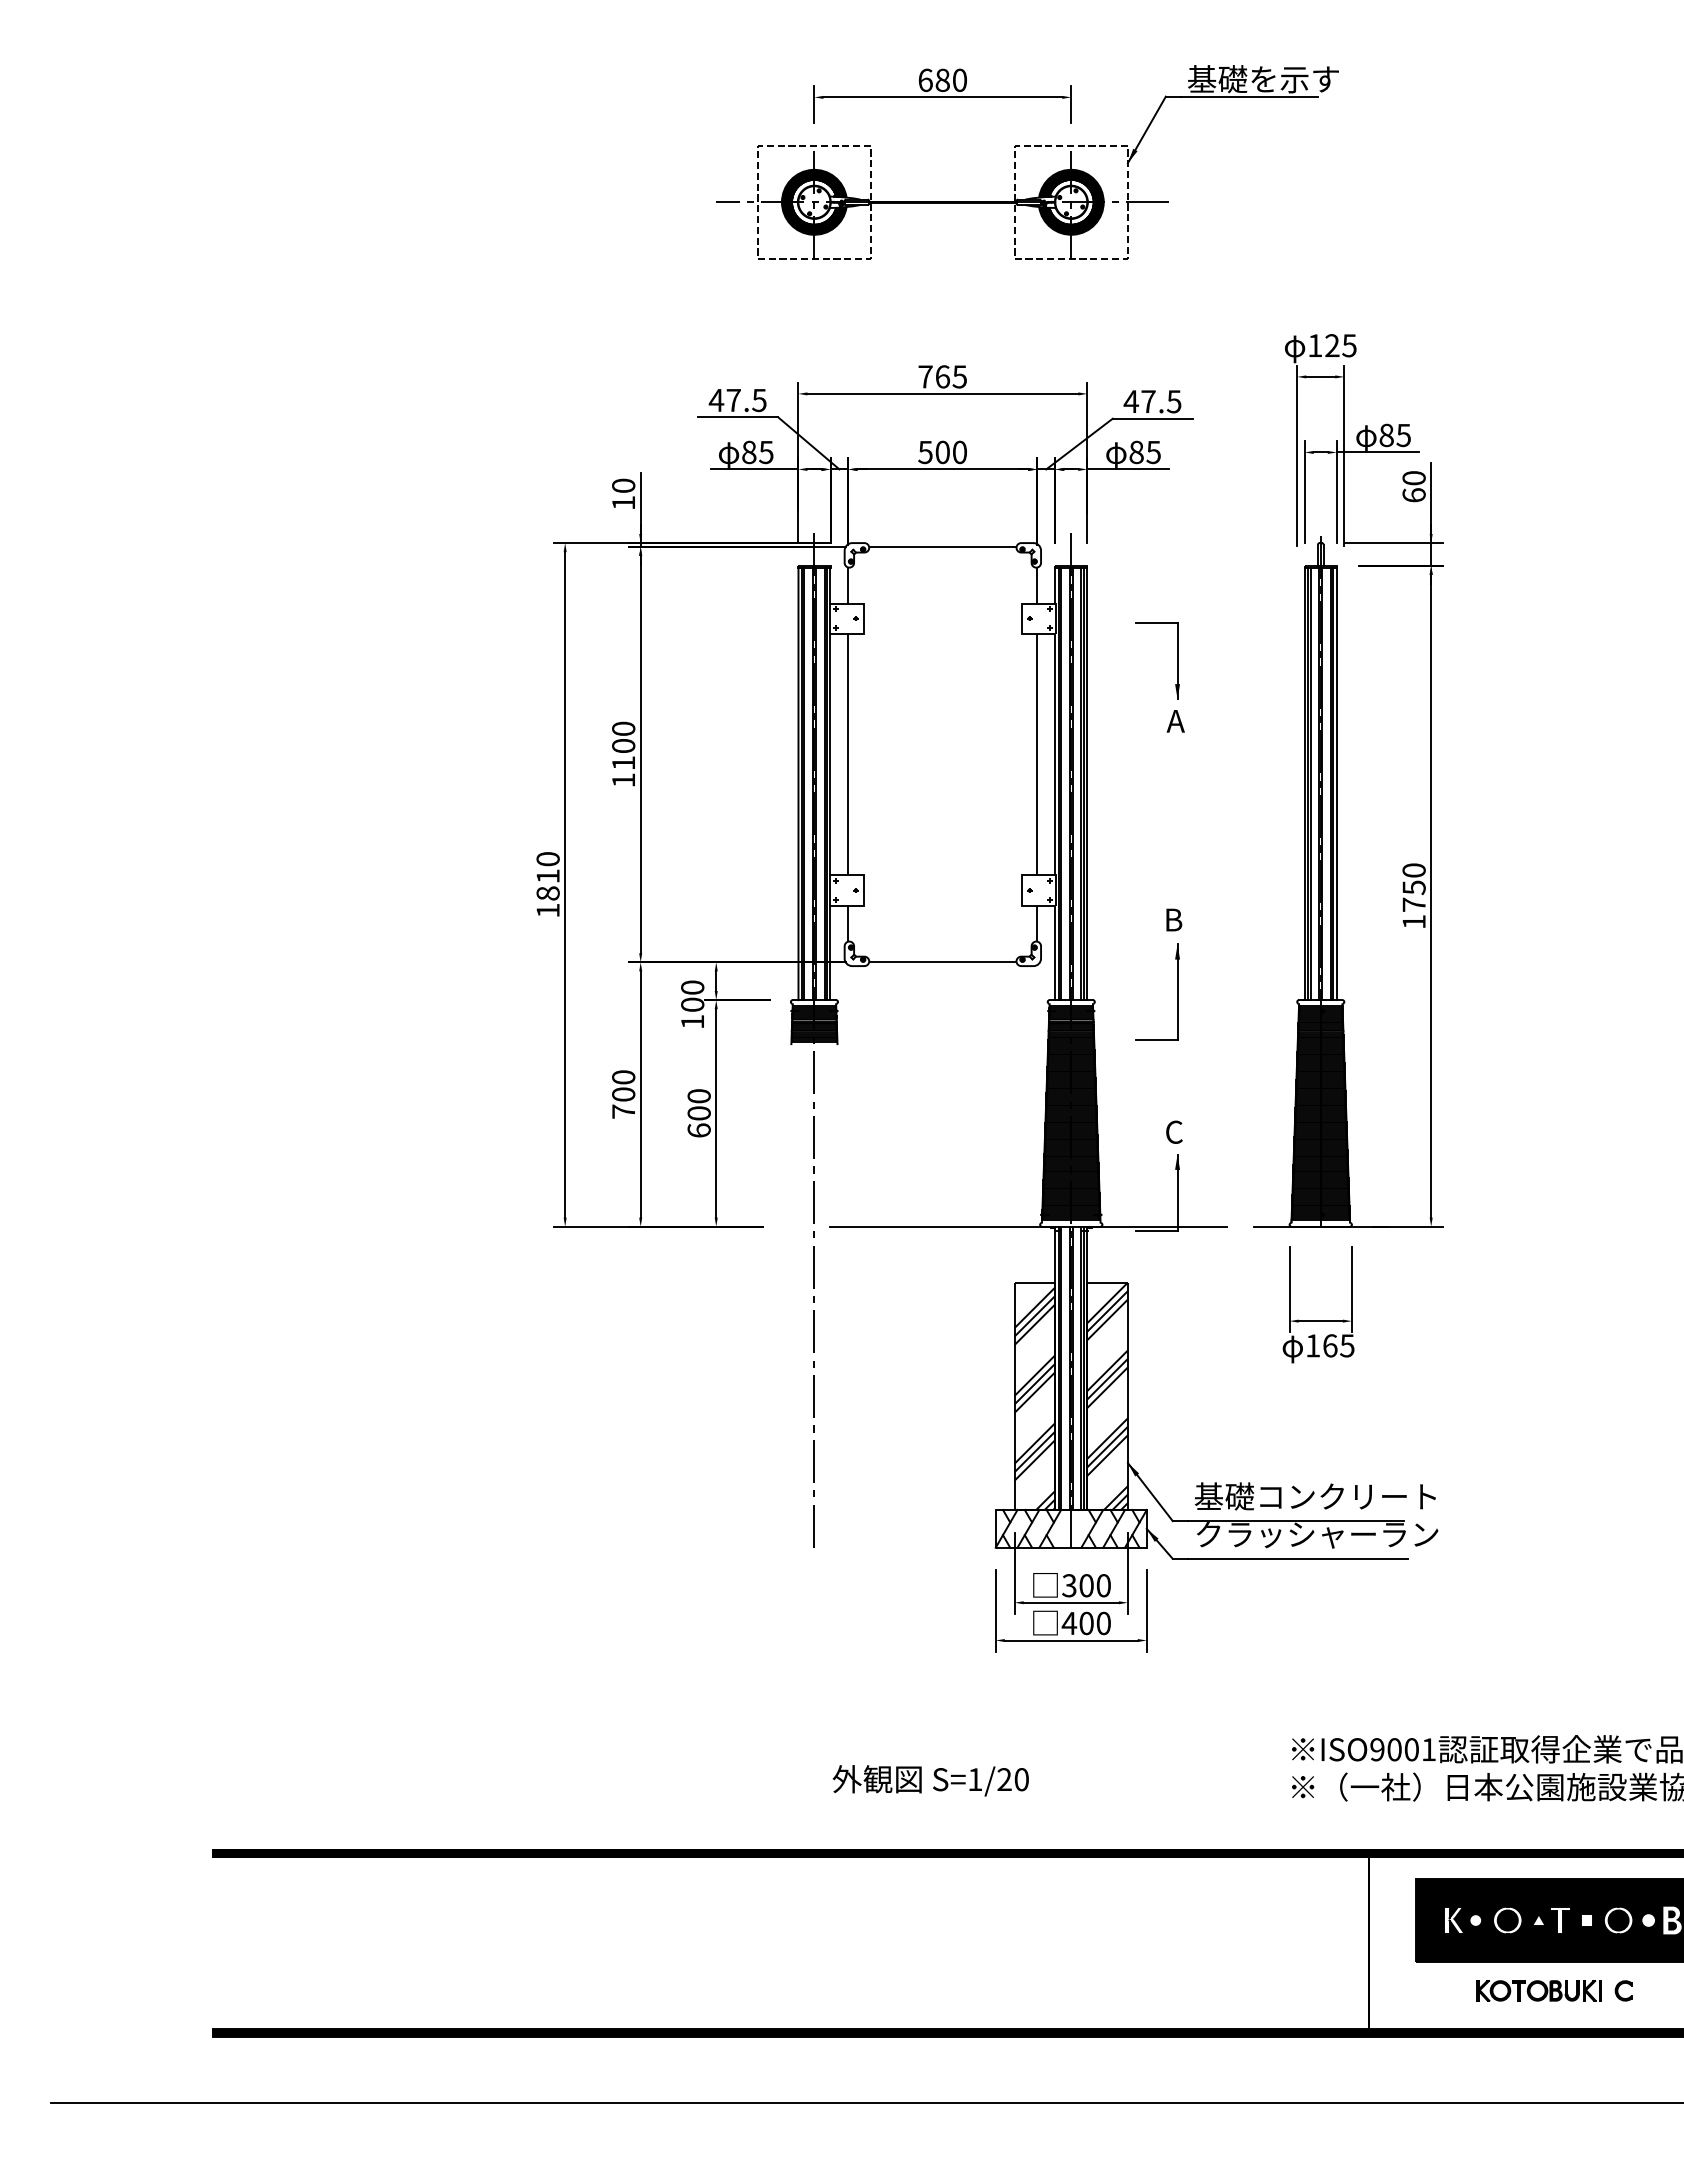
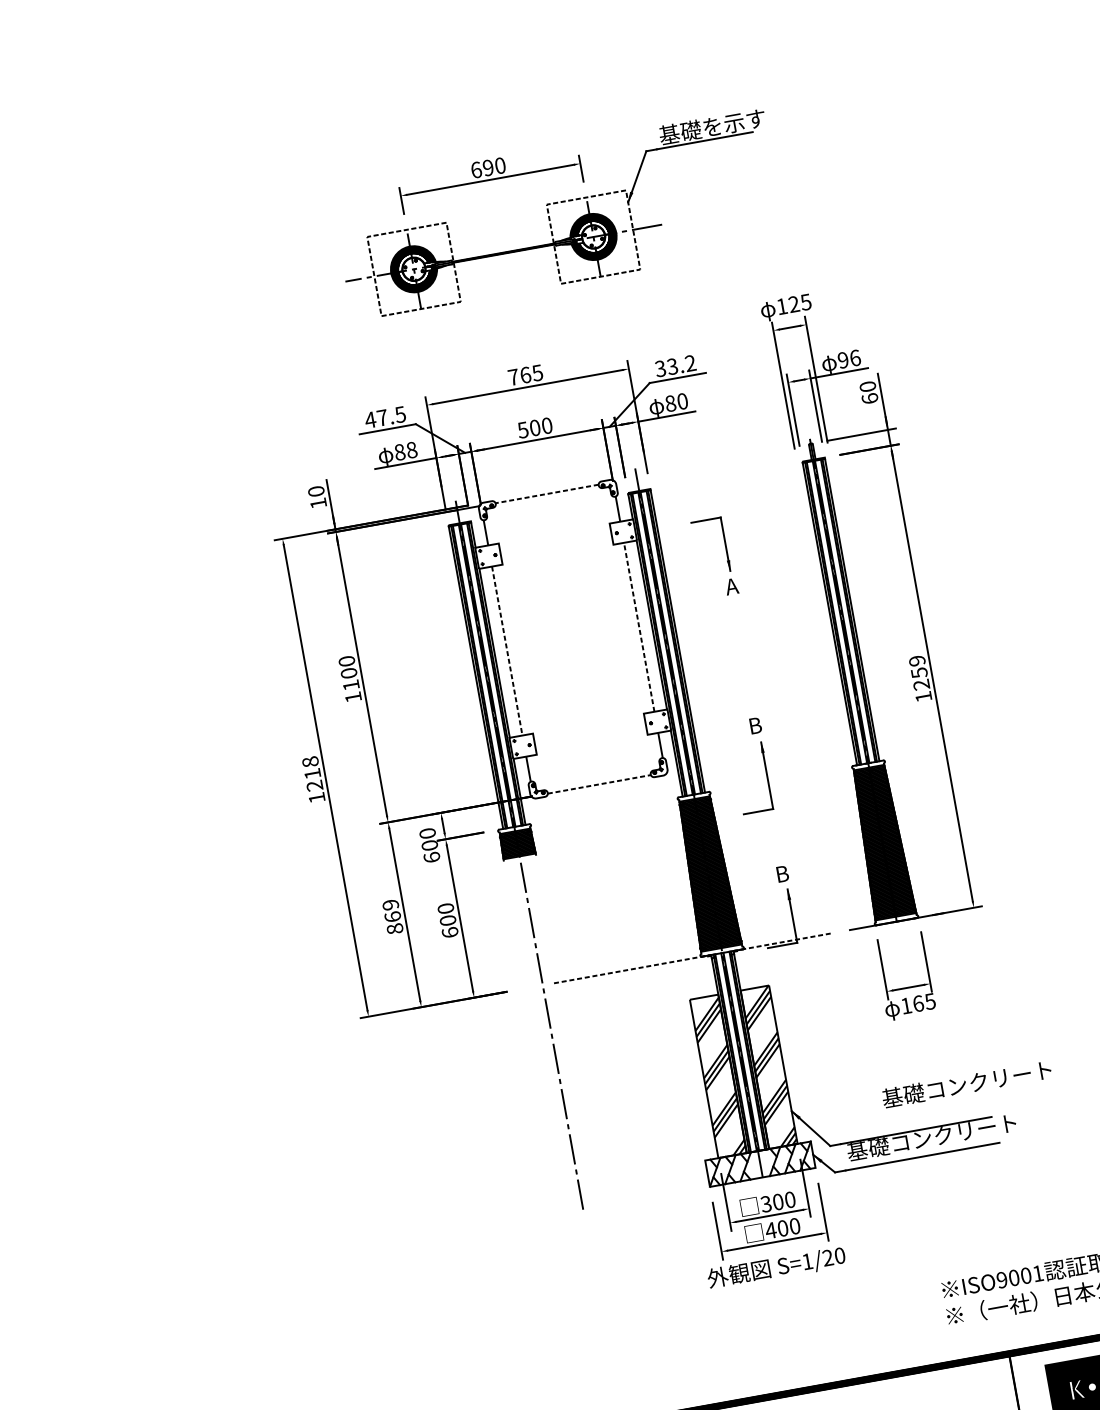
text: (942, 79) -> (488, 167), 680 -> 690
text: (1152, 401) -> (675, 366), 47.5 -> 33.2
text: (1395, 435) -> (849, 359), 85 -> 96
text: (766, 451) -> (411, 449), 85 -> 88
text: (1153, 452) -> (682, 401), 85 -> 80
line: (942, 546) -> (546, 493), solid -> dashed
line: (848, 754) -> (507, 650), solid -> dashed
line: (1037, 754) -> (639, 627), solid -> dashed
text: (547, 876) -> (312, 774), 1810 -> 1218
text: (1413, 887) -> (918, 672), 1750 -> 1259
line: (942, 962) -> (599, 784), solid -> dashed
text: (692, 1021) -> (431, 857), 100 -> 600
text: (623, 1094) -> (392, 916), 700 -> 869
text: (1174, 1131) -> (782, 873), C -> B
line: (943, 1226) -> (633, 968), solid -> dashed
line: (1157, 1226) -> (782, 942), solid -> dashed
text: (1315, 1496) -> (966, 1084), moved
text: (1316, 1535) -> (932, 1138), クラッシャーラン -> 基礎コンクリート
text: (930, 1780) -> (776, 1267), moved

